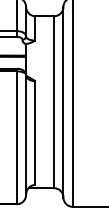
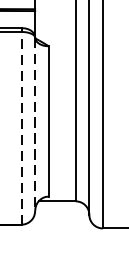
line: (26, 135) -> (35, 124), solid -> dashed
line: (16, 137) -> (21, 127), solid -> dashed

